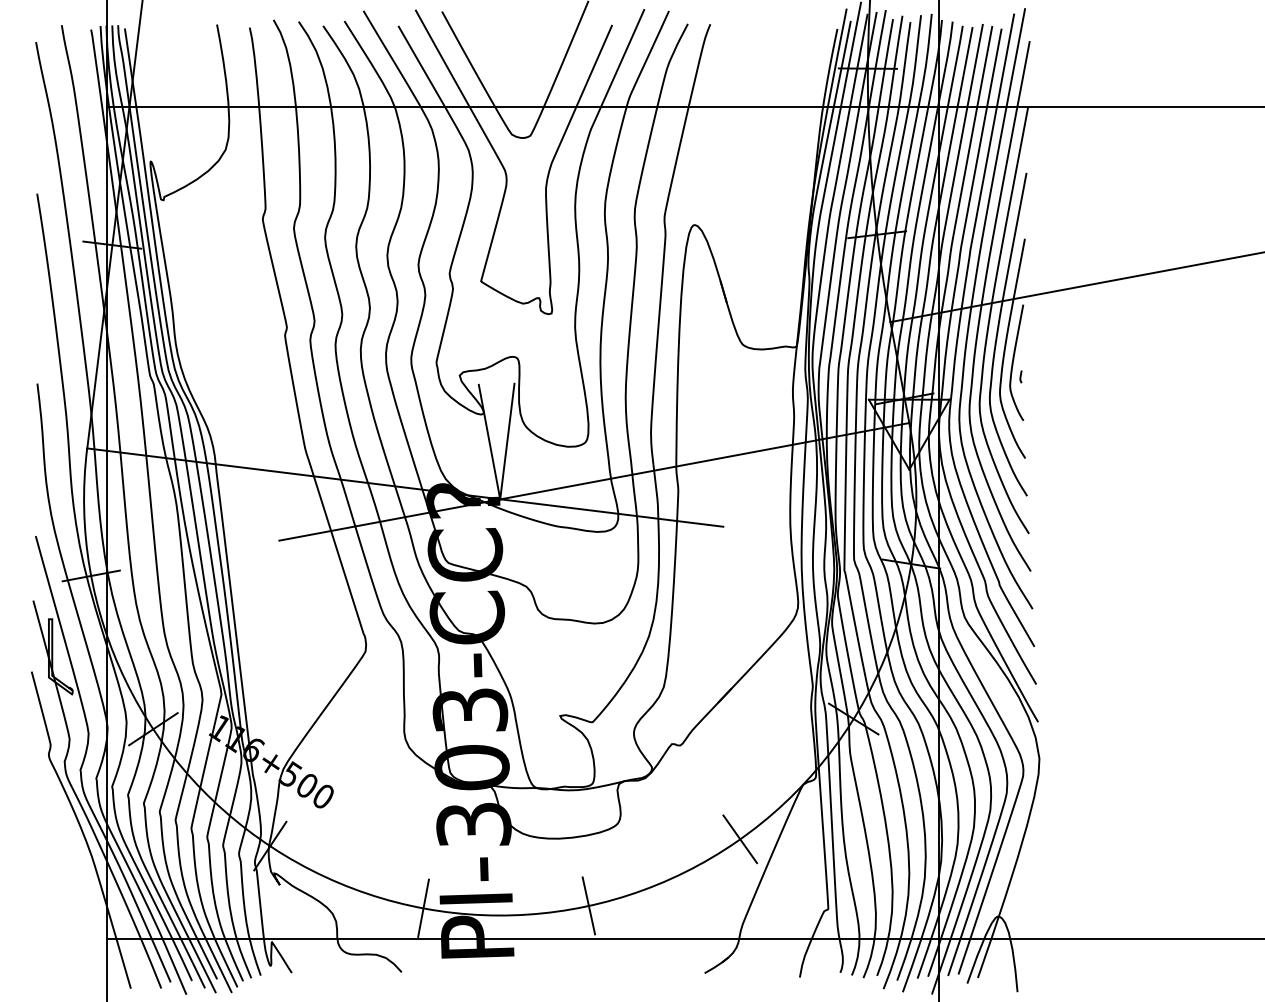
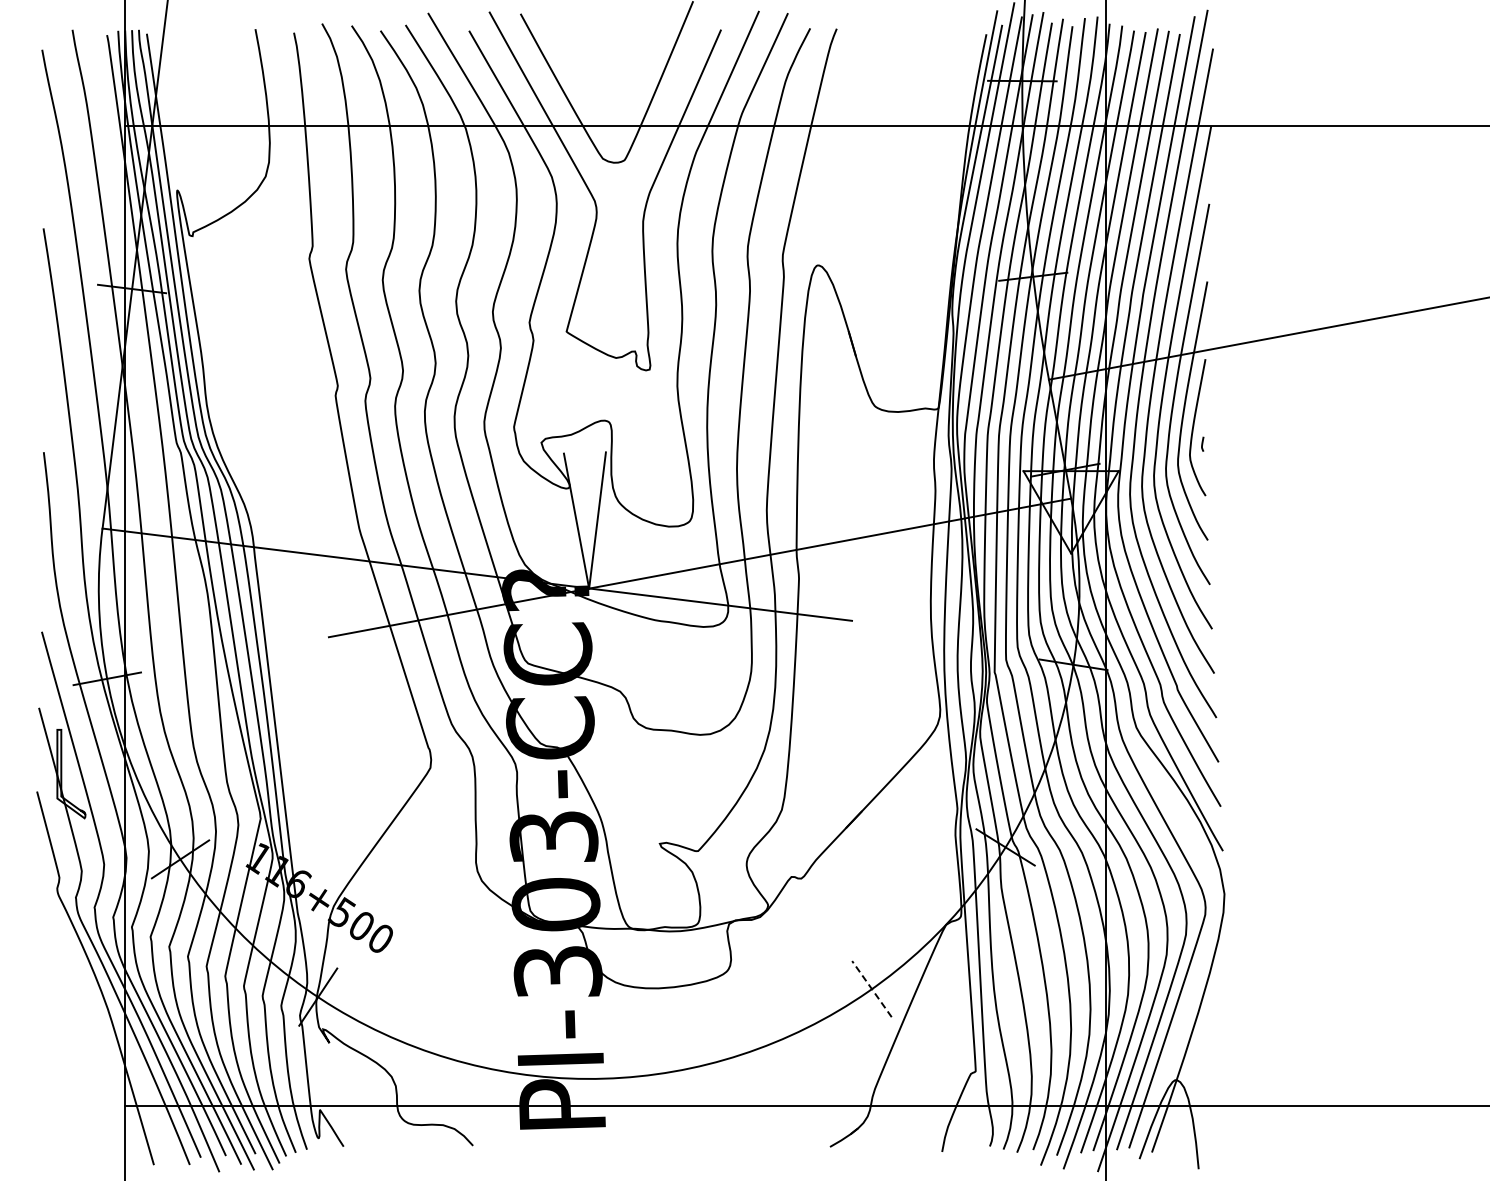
line: (739, 838) -> (871, 988), solid -> dashed
line: (588, 905) -> (693, 1067), removed
line: (423, 908) -> (498, 1070), removed

